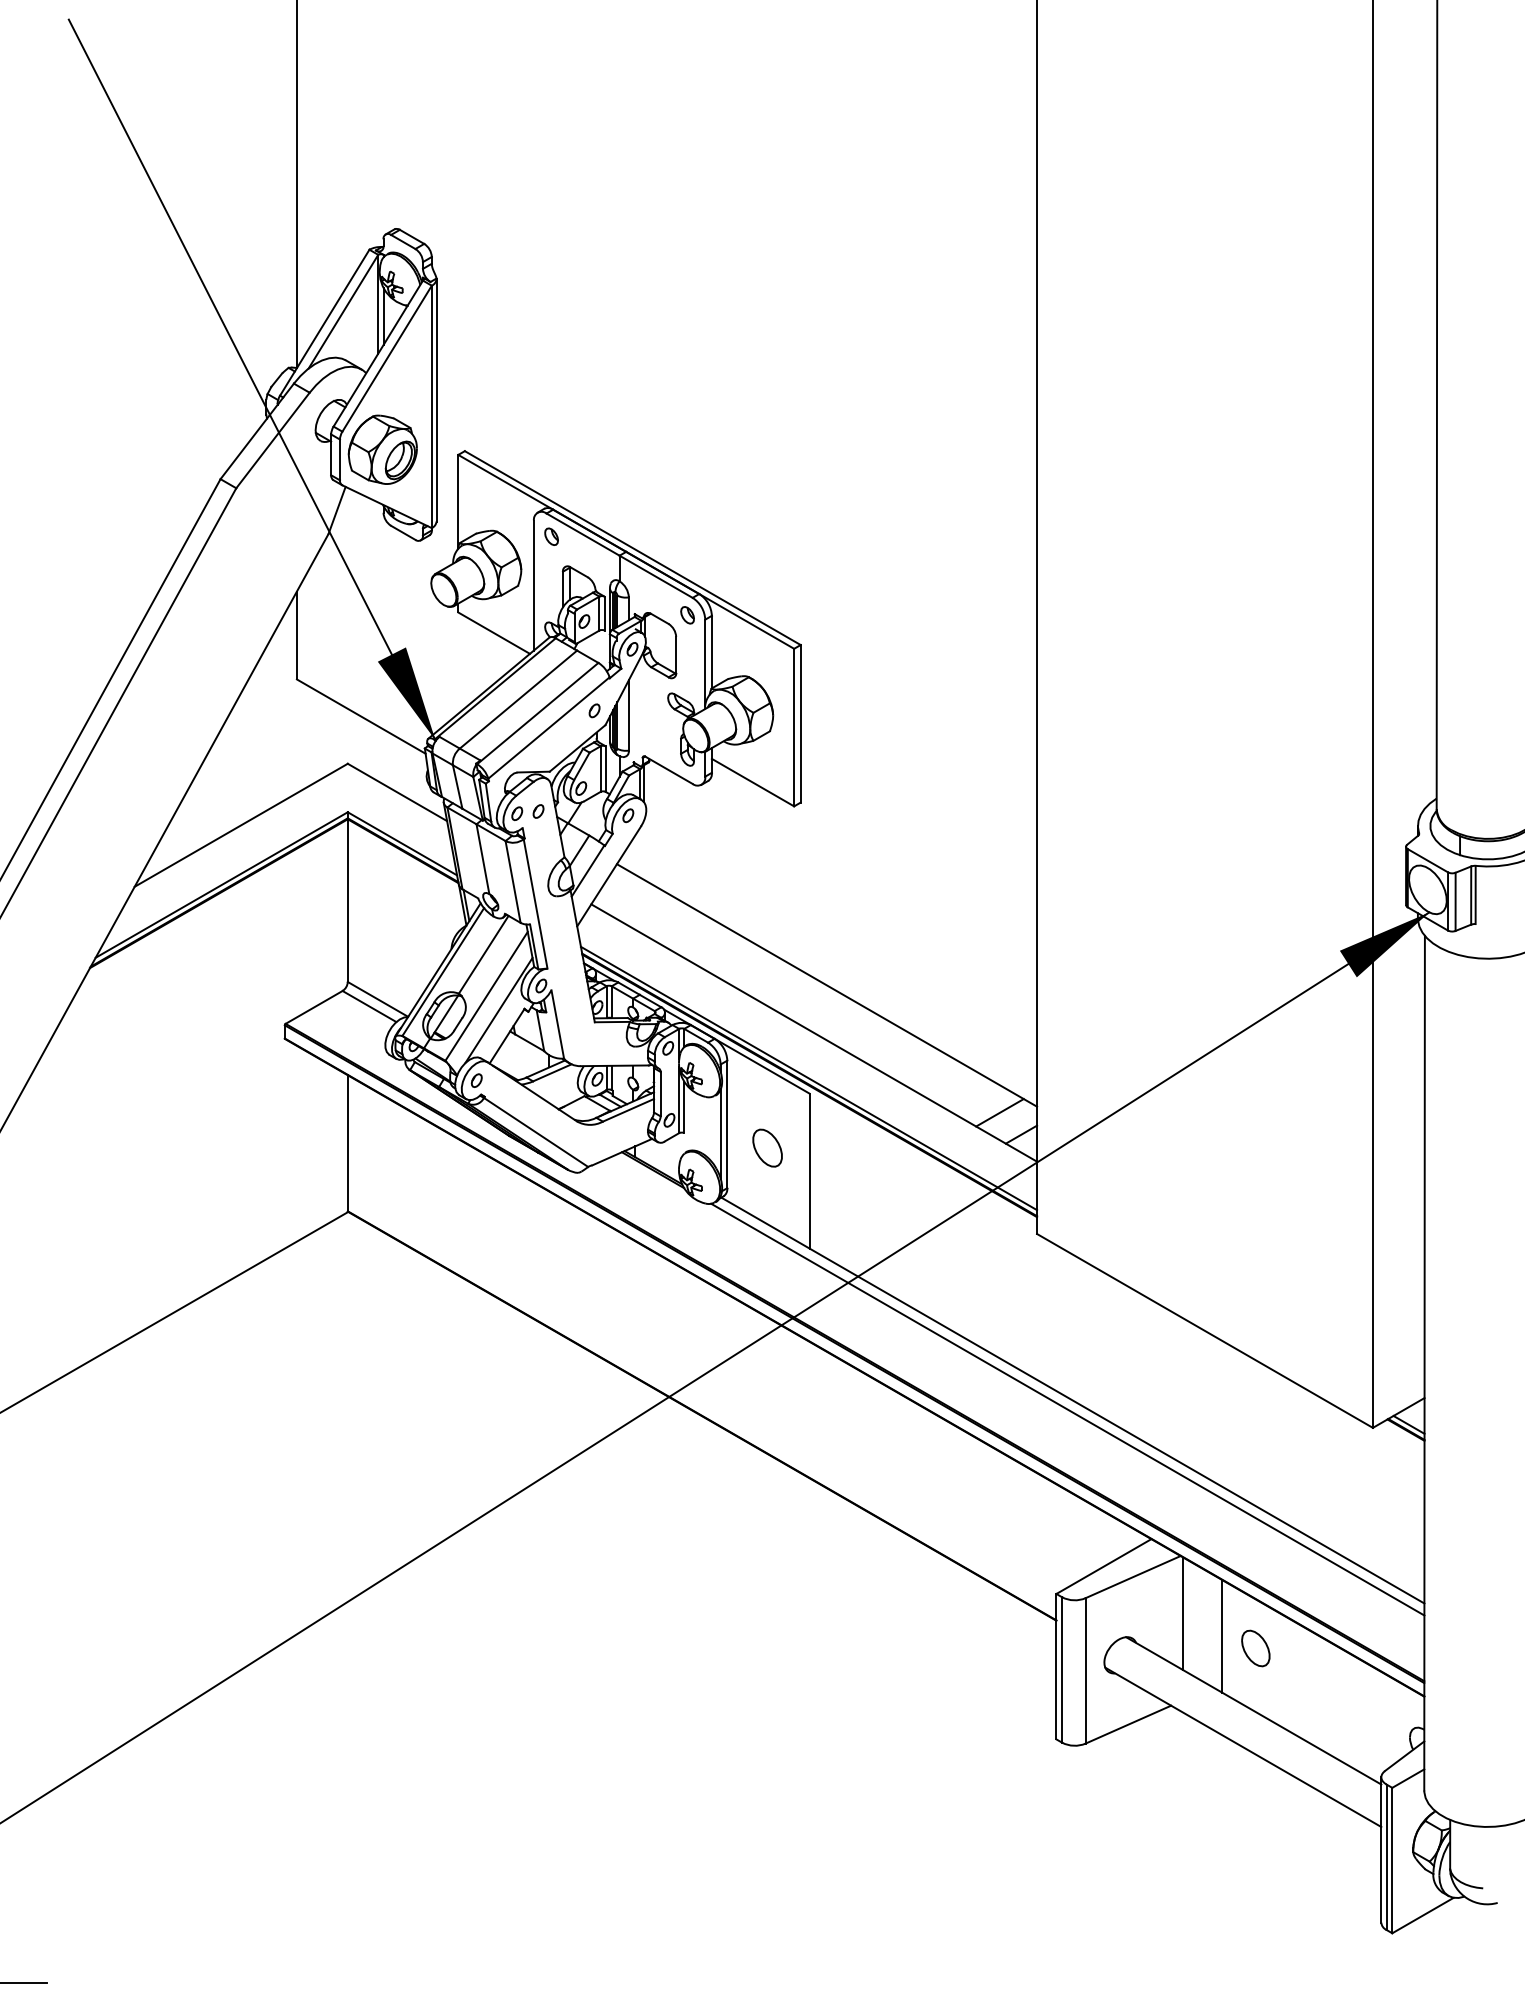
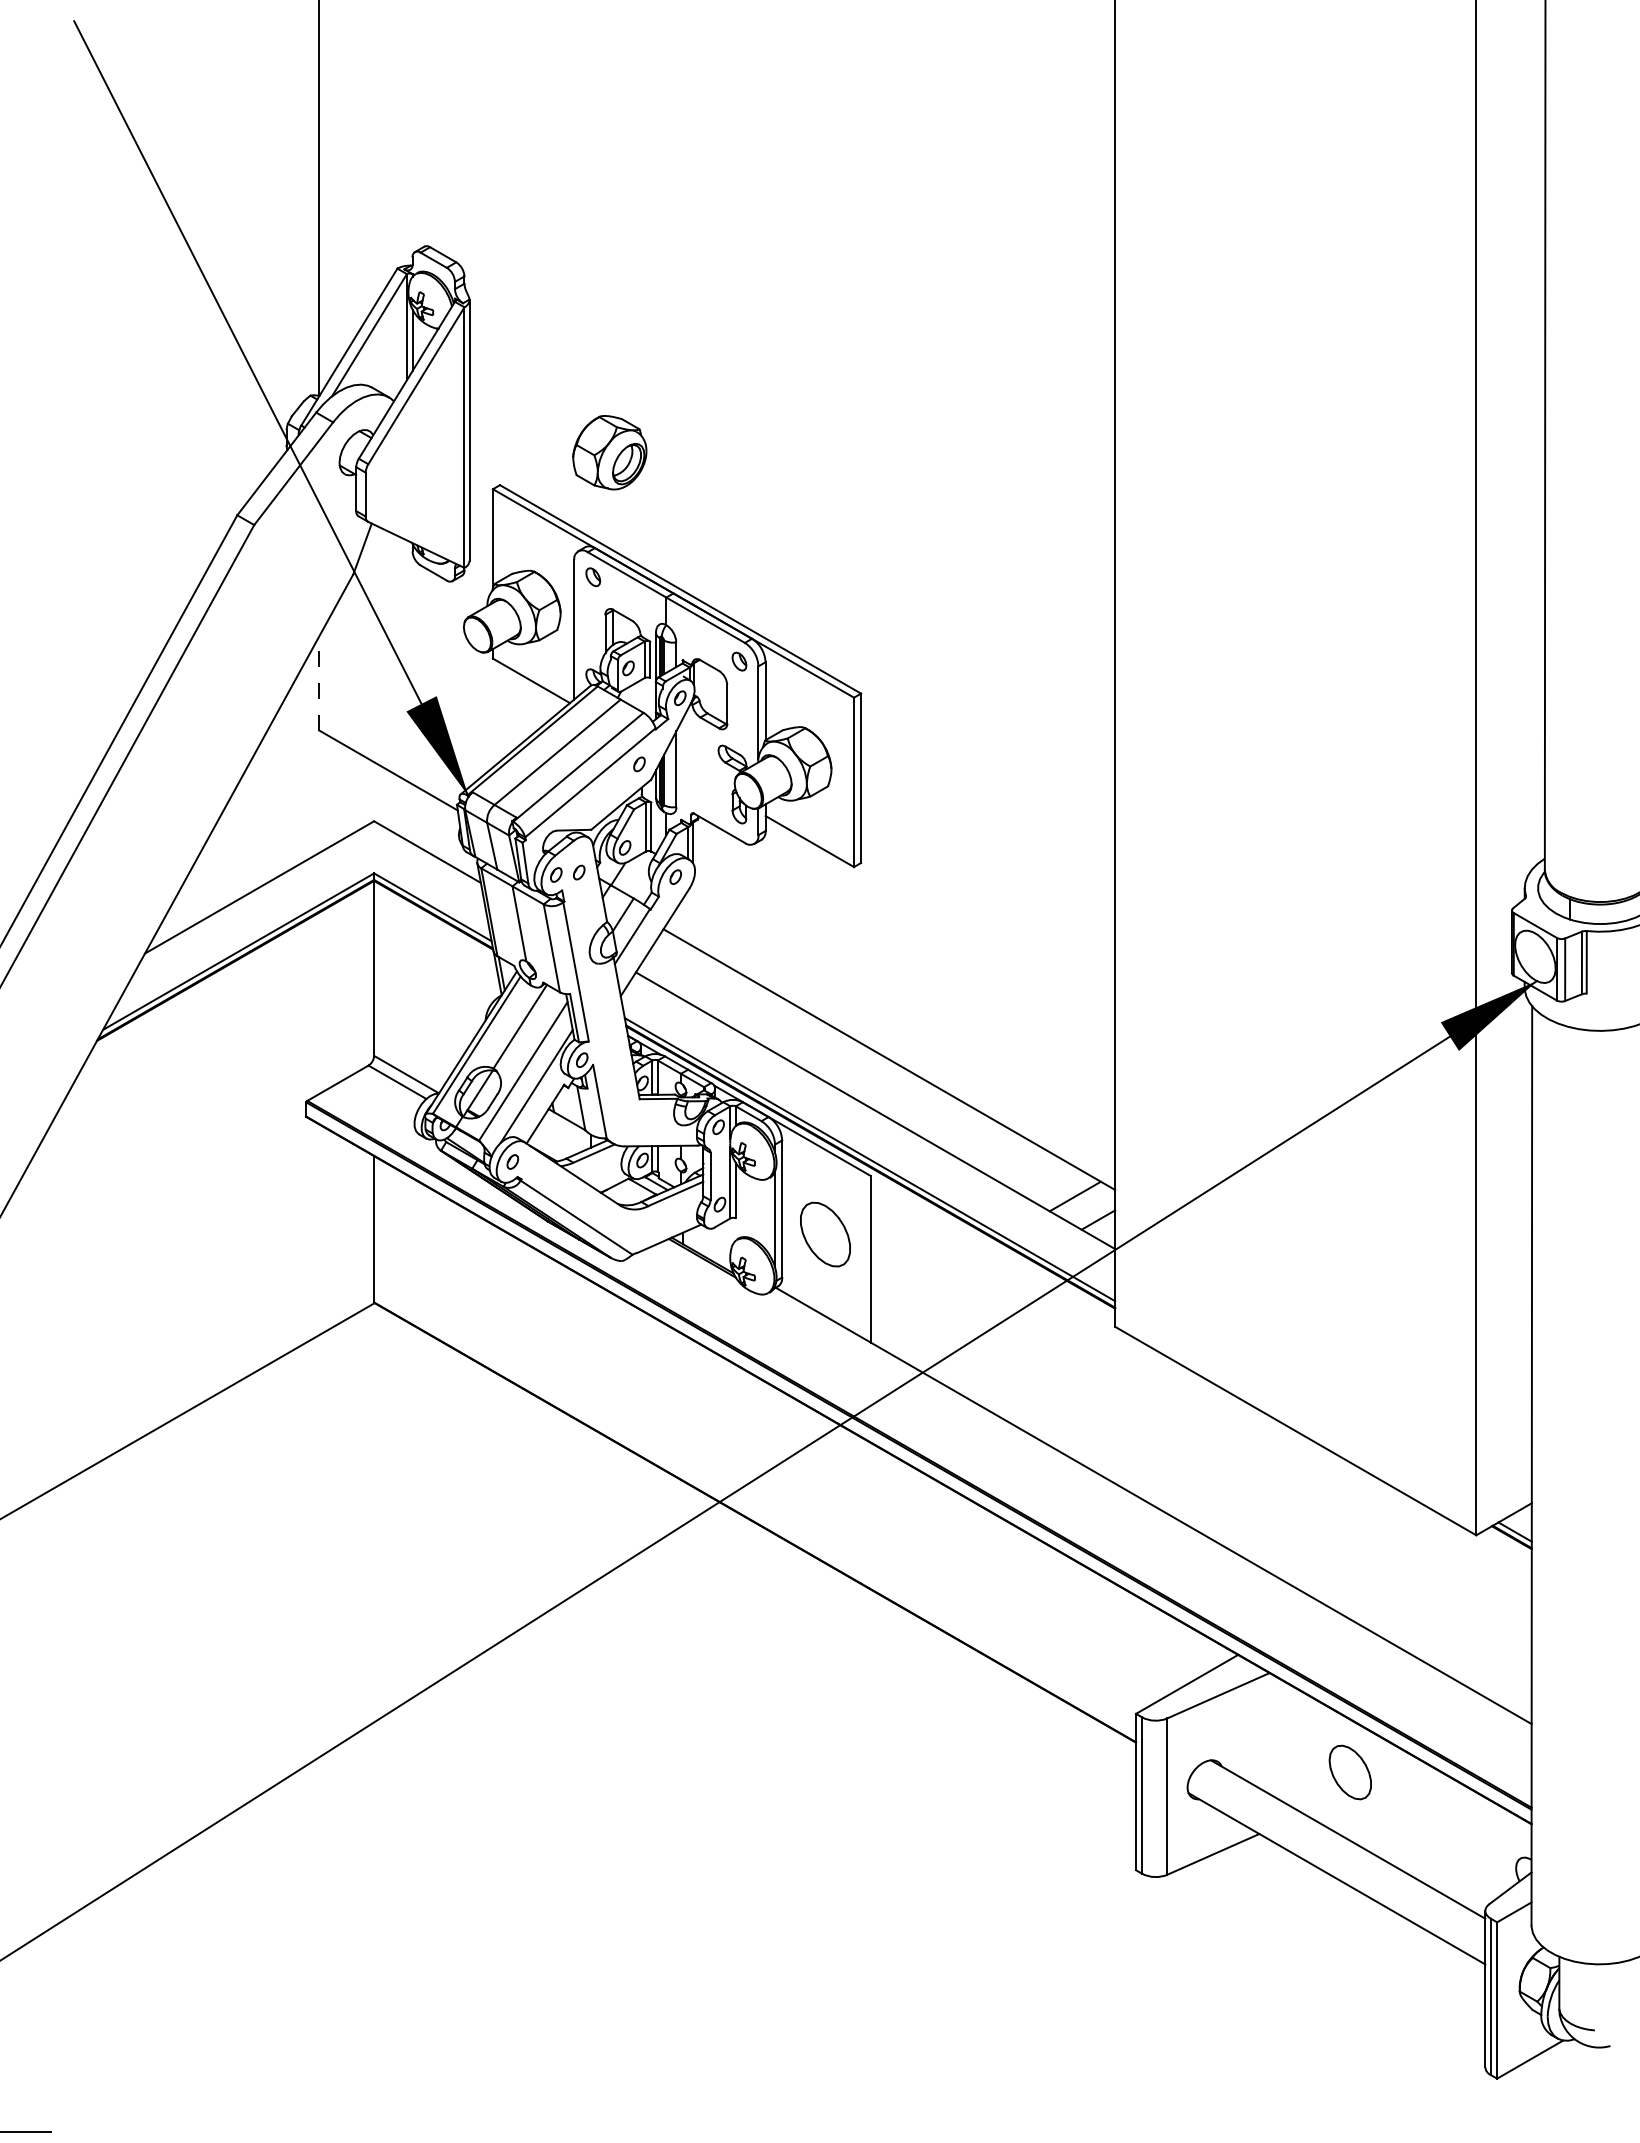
part: (382, 449) -> (609, 452), moved
line: (296, 634) -> (319, 682), solid -> dashed
part: (767, 1148) -> (825, 1234), size x1.6
line: (1067, 1409) -> (1147, 1515), removed
line: (1183, 1613) -> (1272, 1734), removed
line: (1222, 1636) -> (1314, 1759), removed
part: (1255, 1648) -> (1350, 1772), size x1.4

